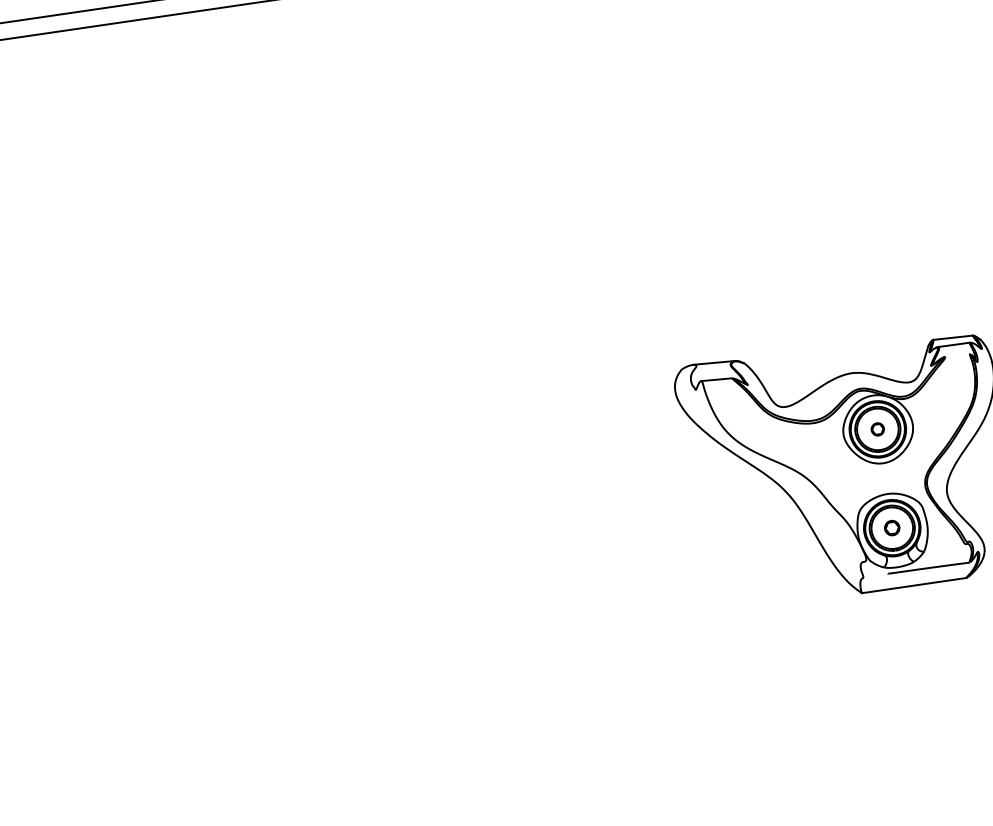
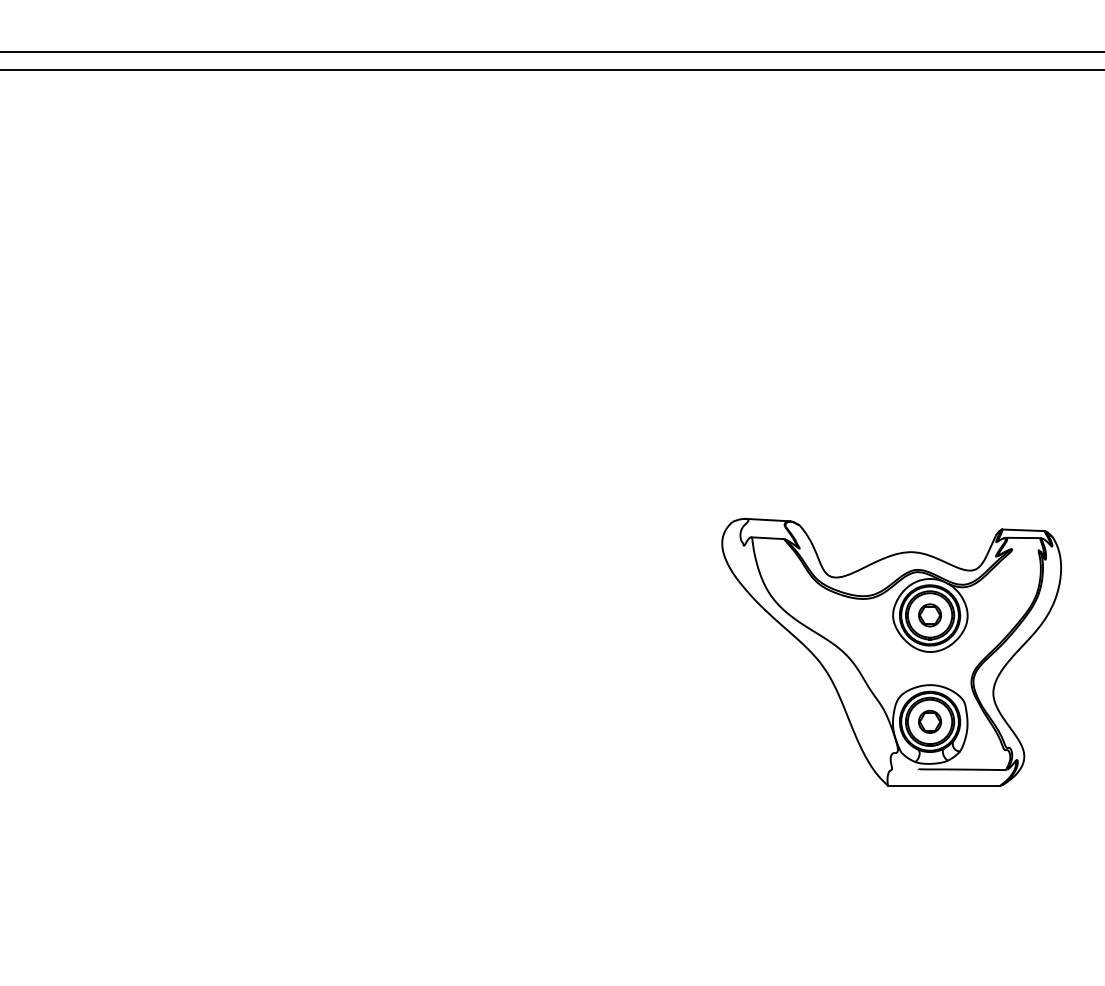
part: (877, 429) -> (929, 615), size x1.67
part: (891, 527) -> (929, 721), size x1.43

